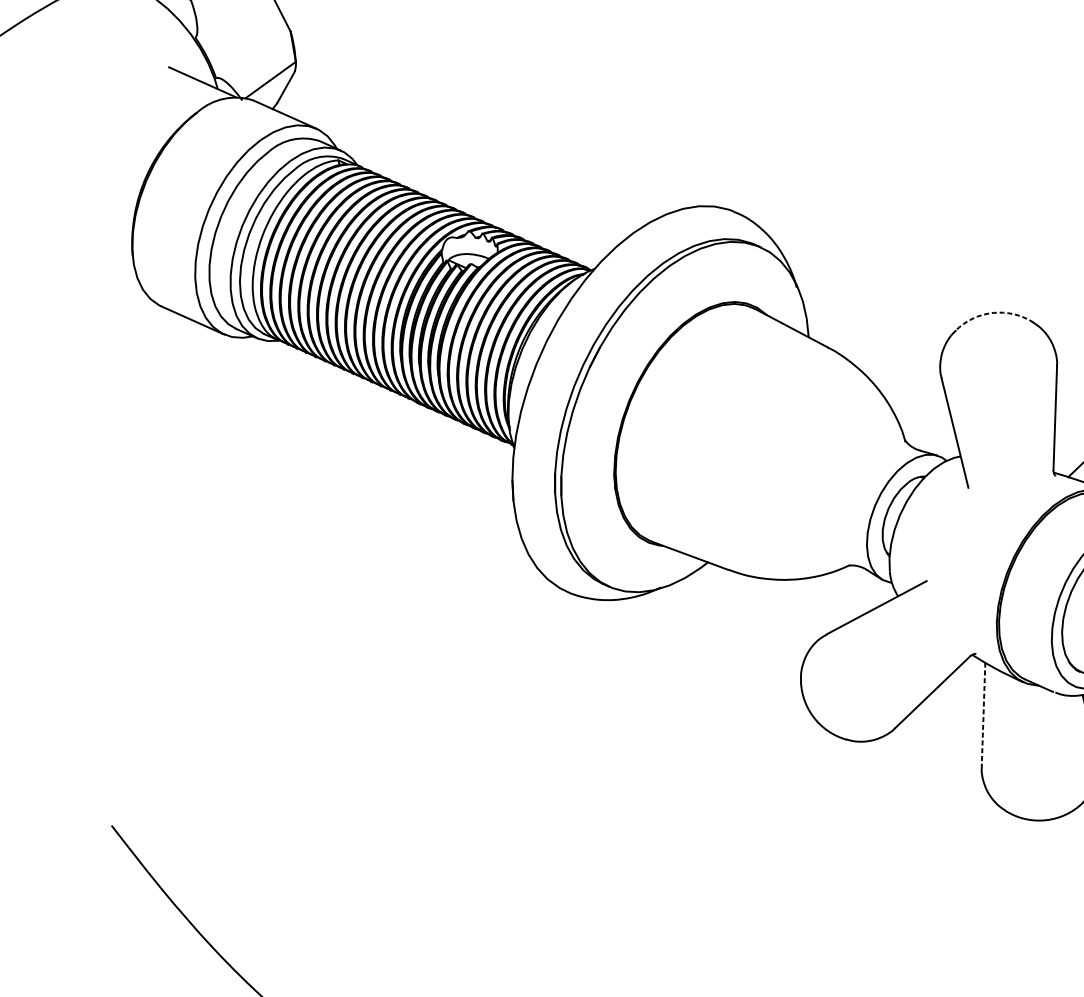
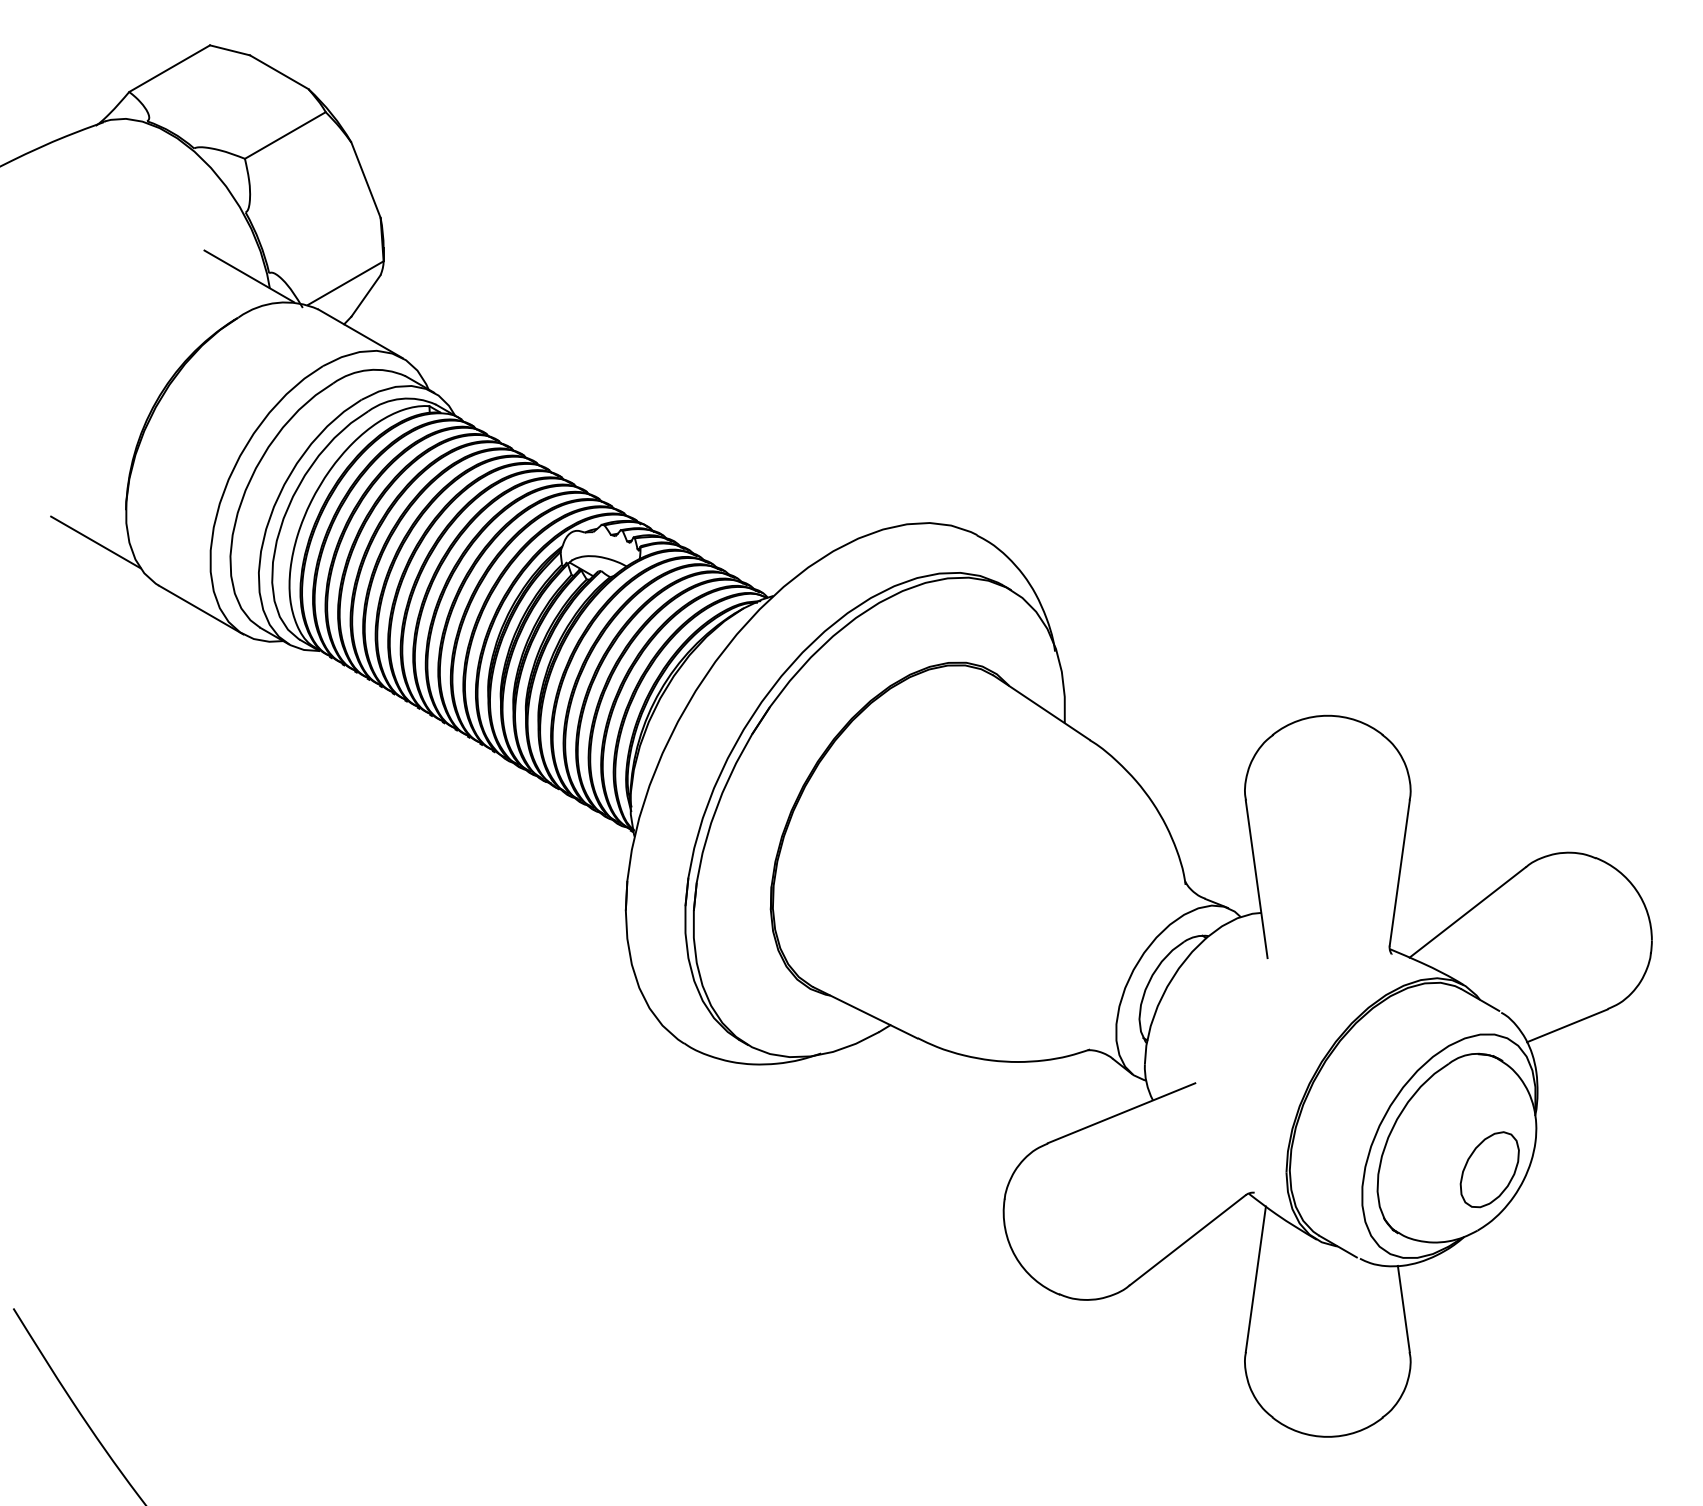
line: (113, 280) -> (95, 542), added
arc: (992, 312) -> (1327, 715), dashed -> solid
line: (983, 714) -> (1255, 1279), dashed -> solid

